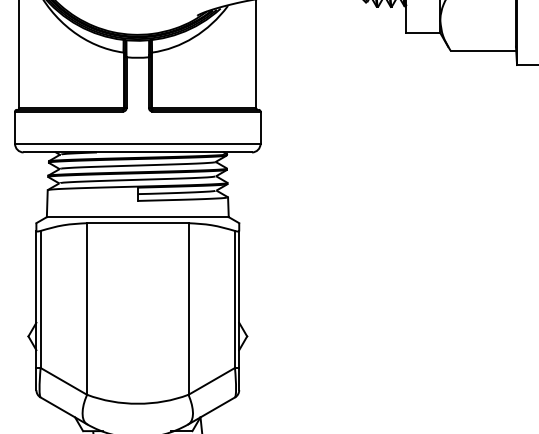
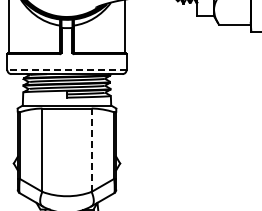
line: (138, 142) -> (67, 69), solid -> dashed
line: (188, 309) -> (91, 150), solid -> dashed

